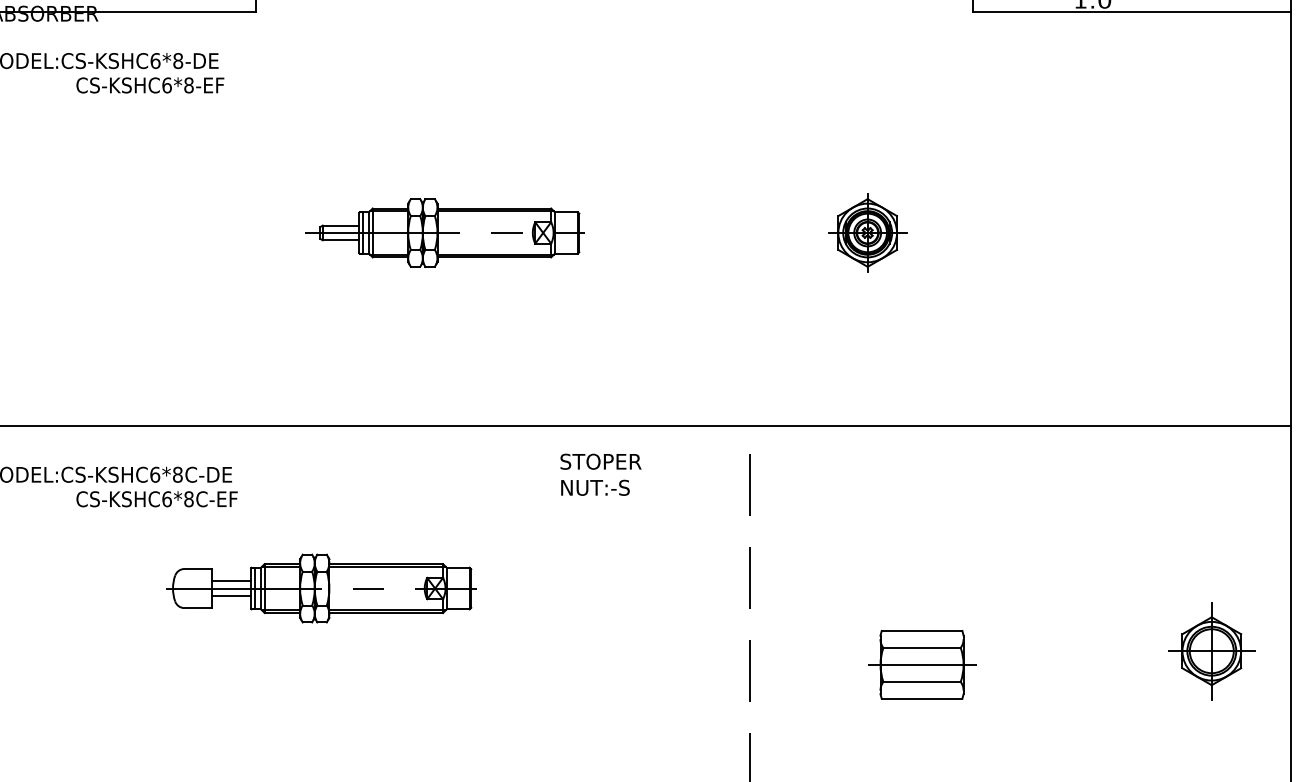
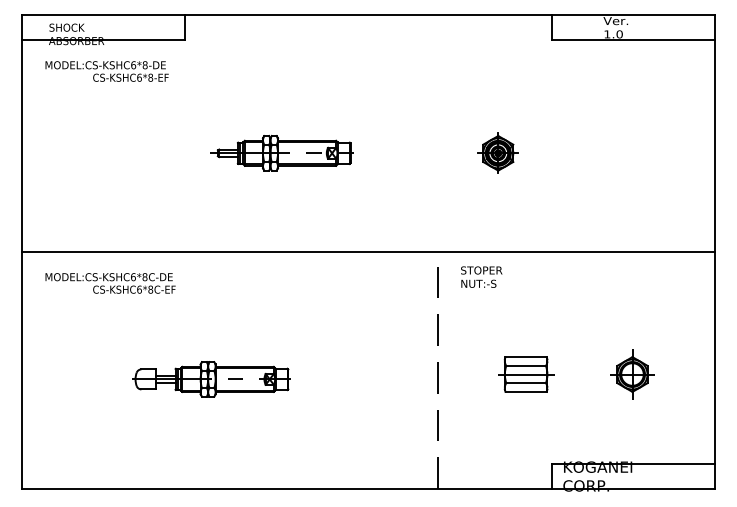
text: (600, 473) -> (481, 276), moved
part: (321, 588) -> (211, 379), moved
part: (1211, 651) -> (632, 374), moved

